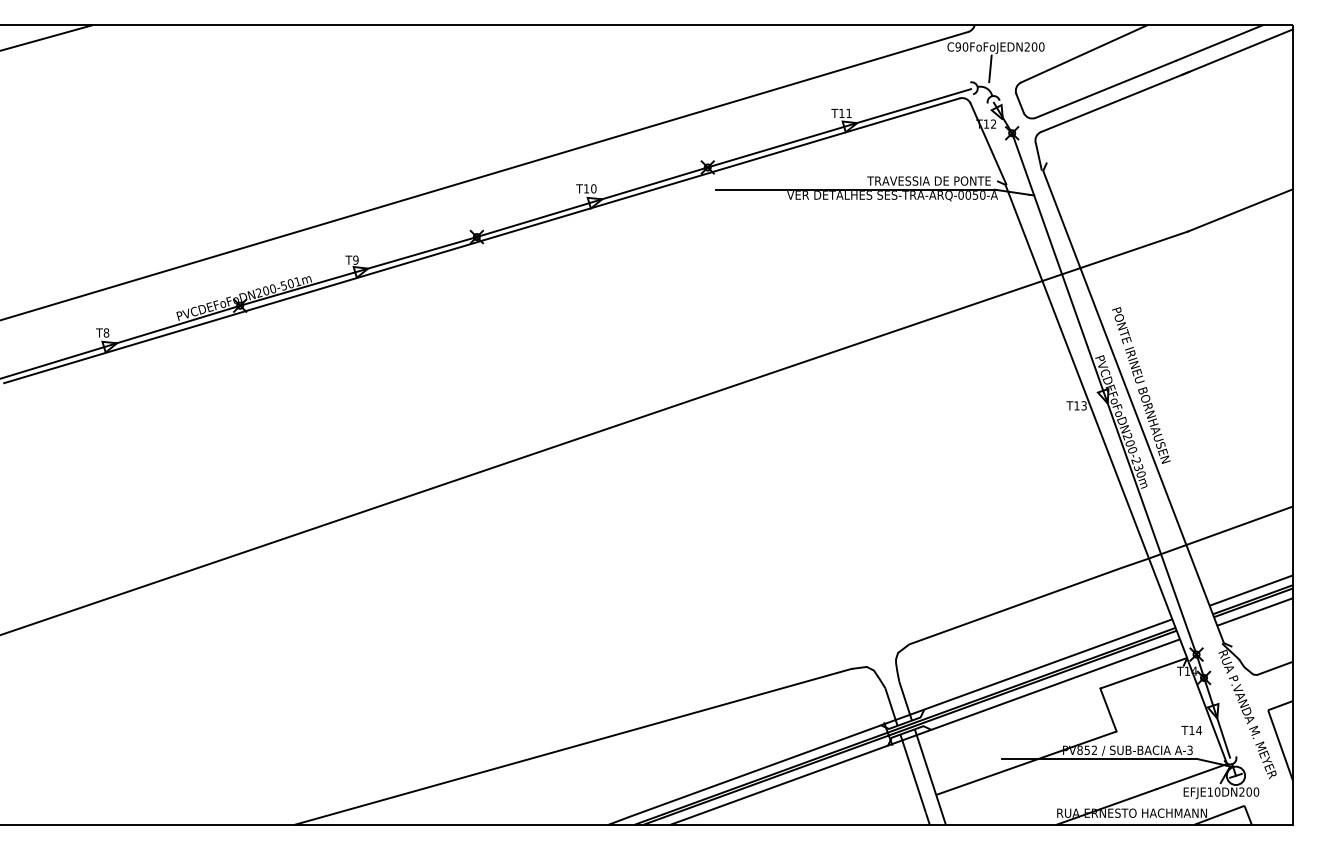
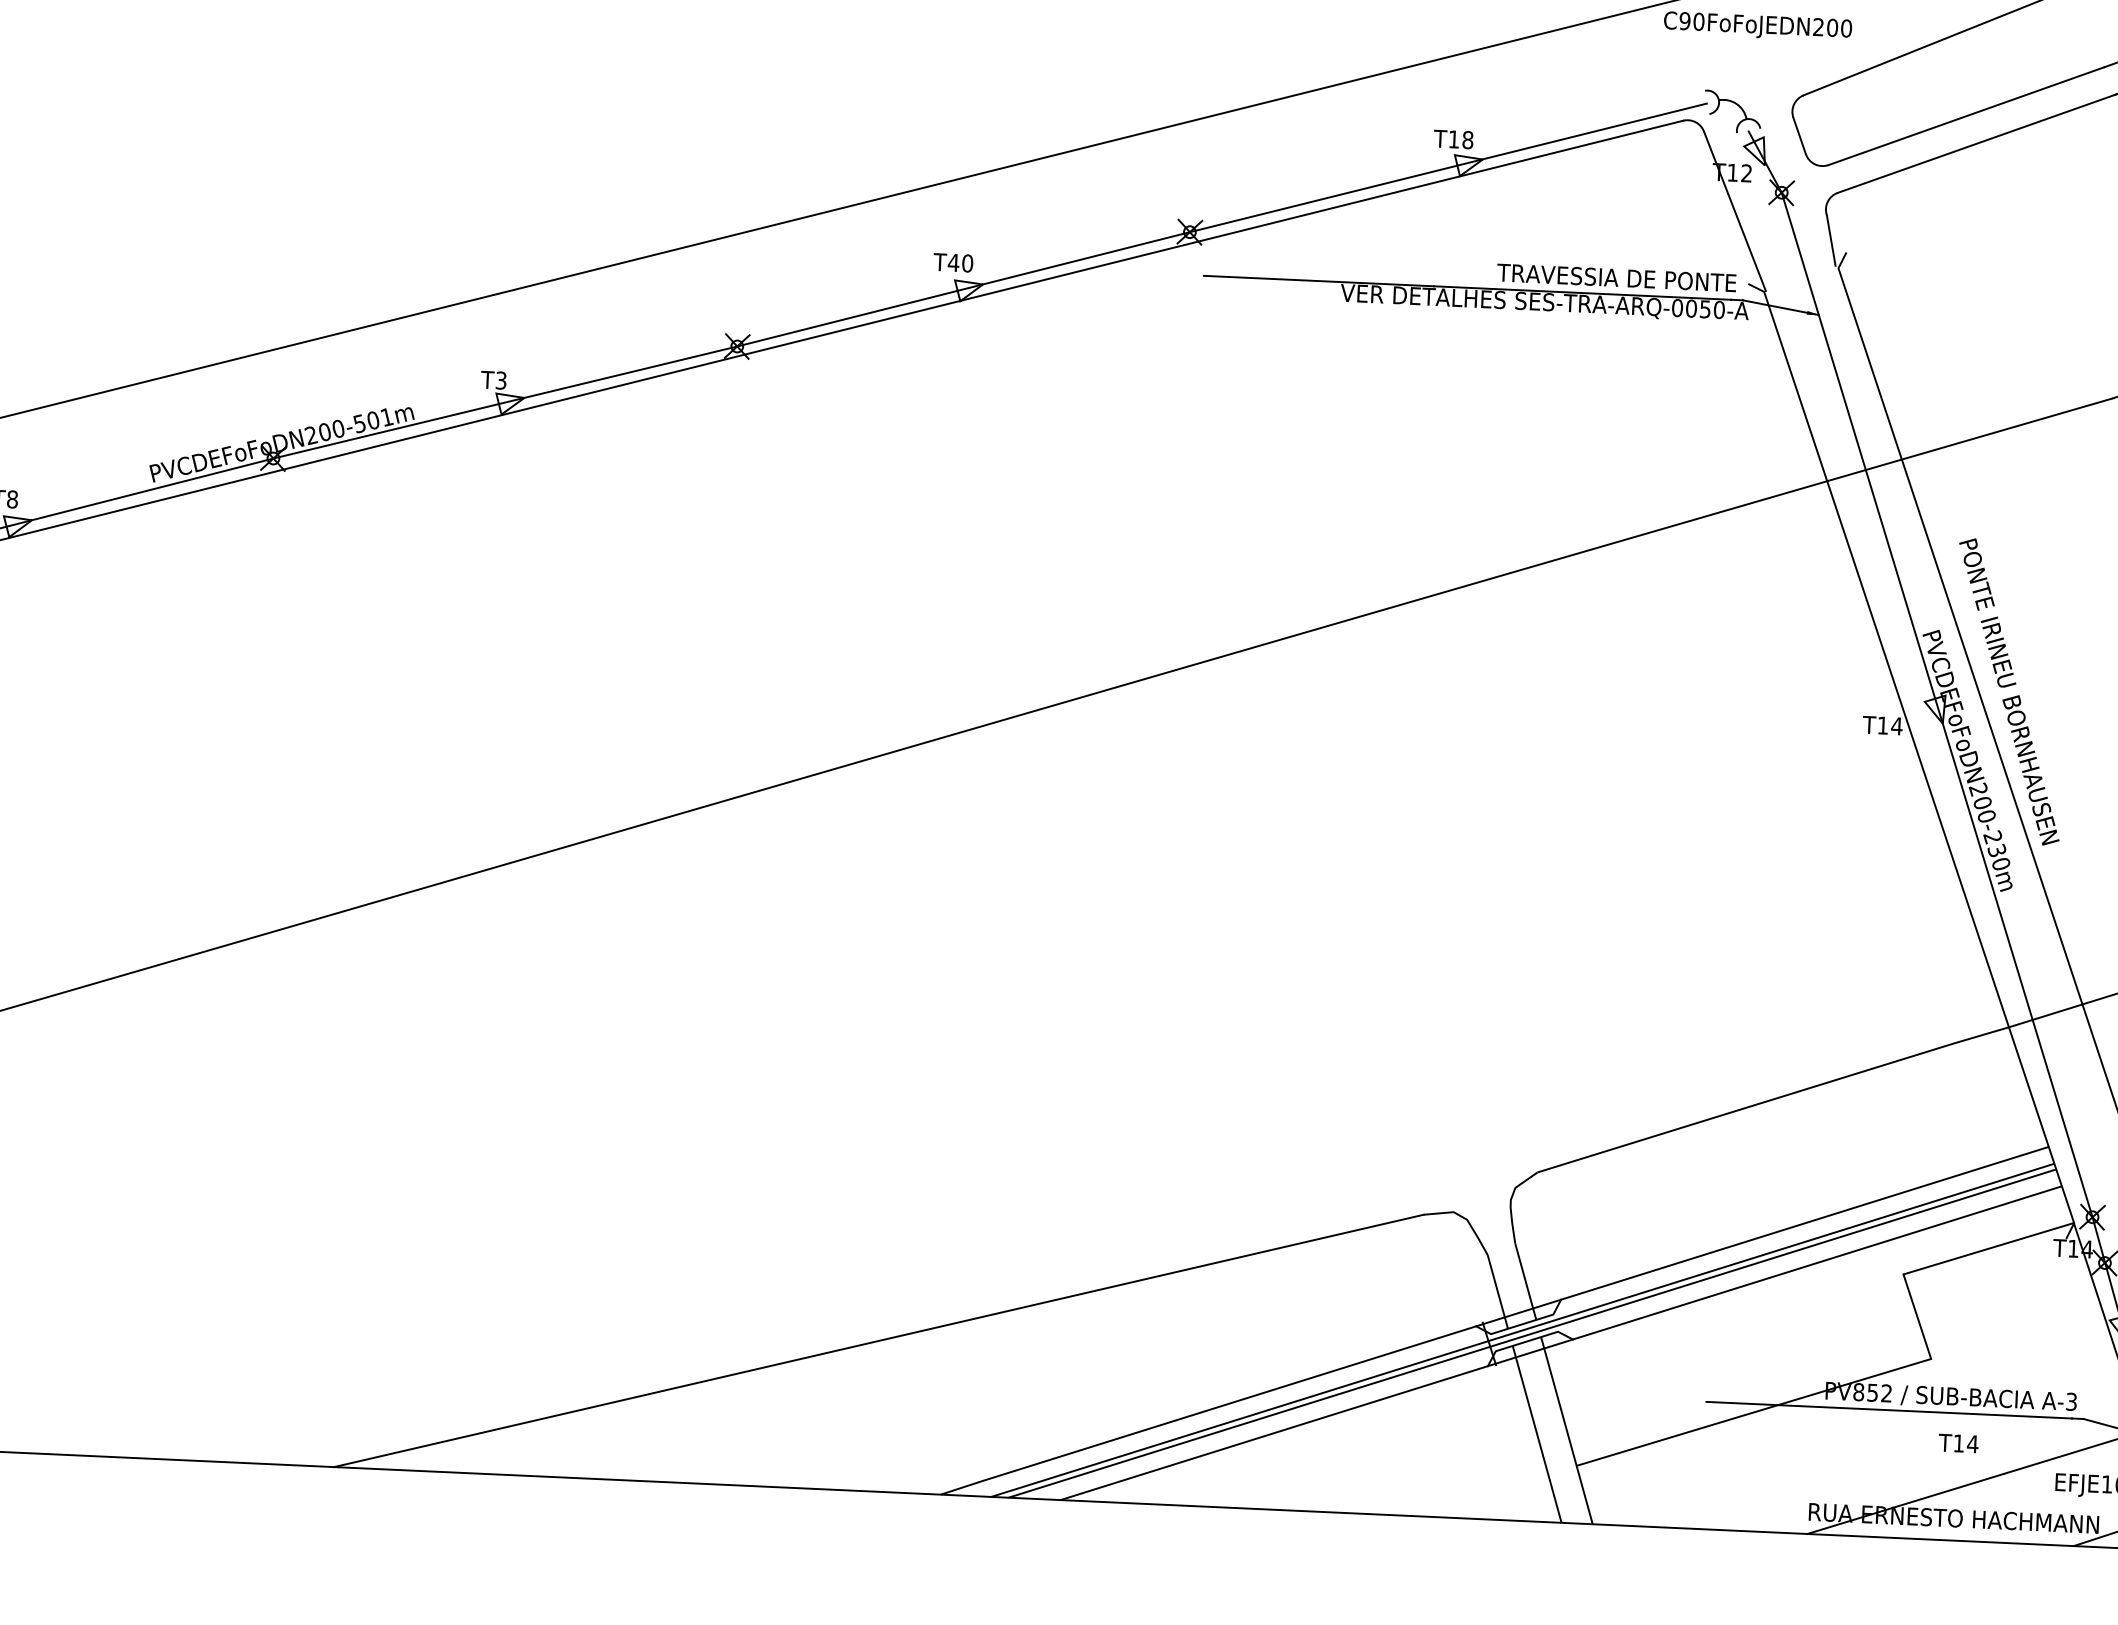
line: (990, 68) -> (1745, 65), removed
text: (848, 113) -> (1466, 140), T11 -> T18
text: (586, 188) -> (953, 262), T10 -> T40
text: (355, 259) -> (500, 379), T9 -> T3
text: (1084, 405) -> (1897, 725), T13 -> T14
text: (1191, 730) -> (1958, 1443), moved

